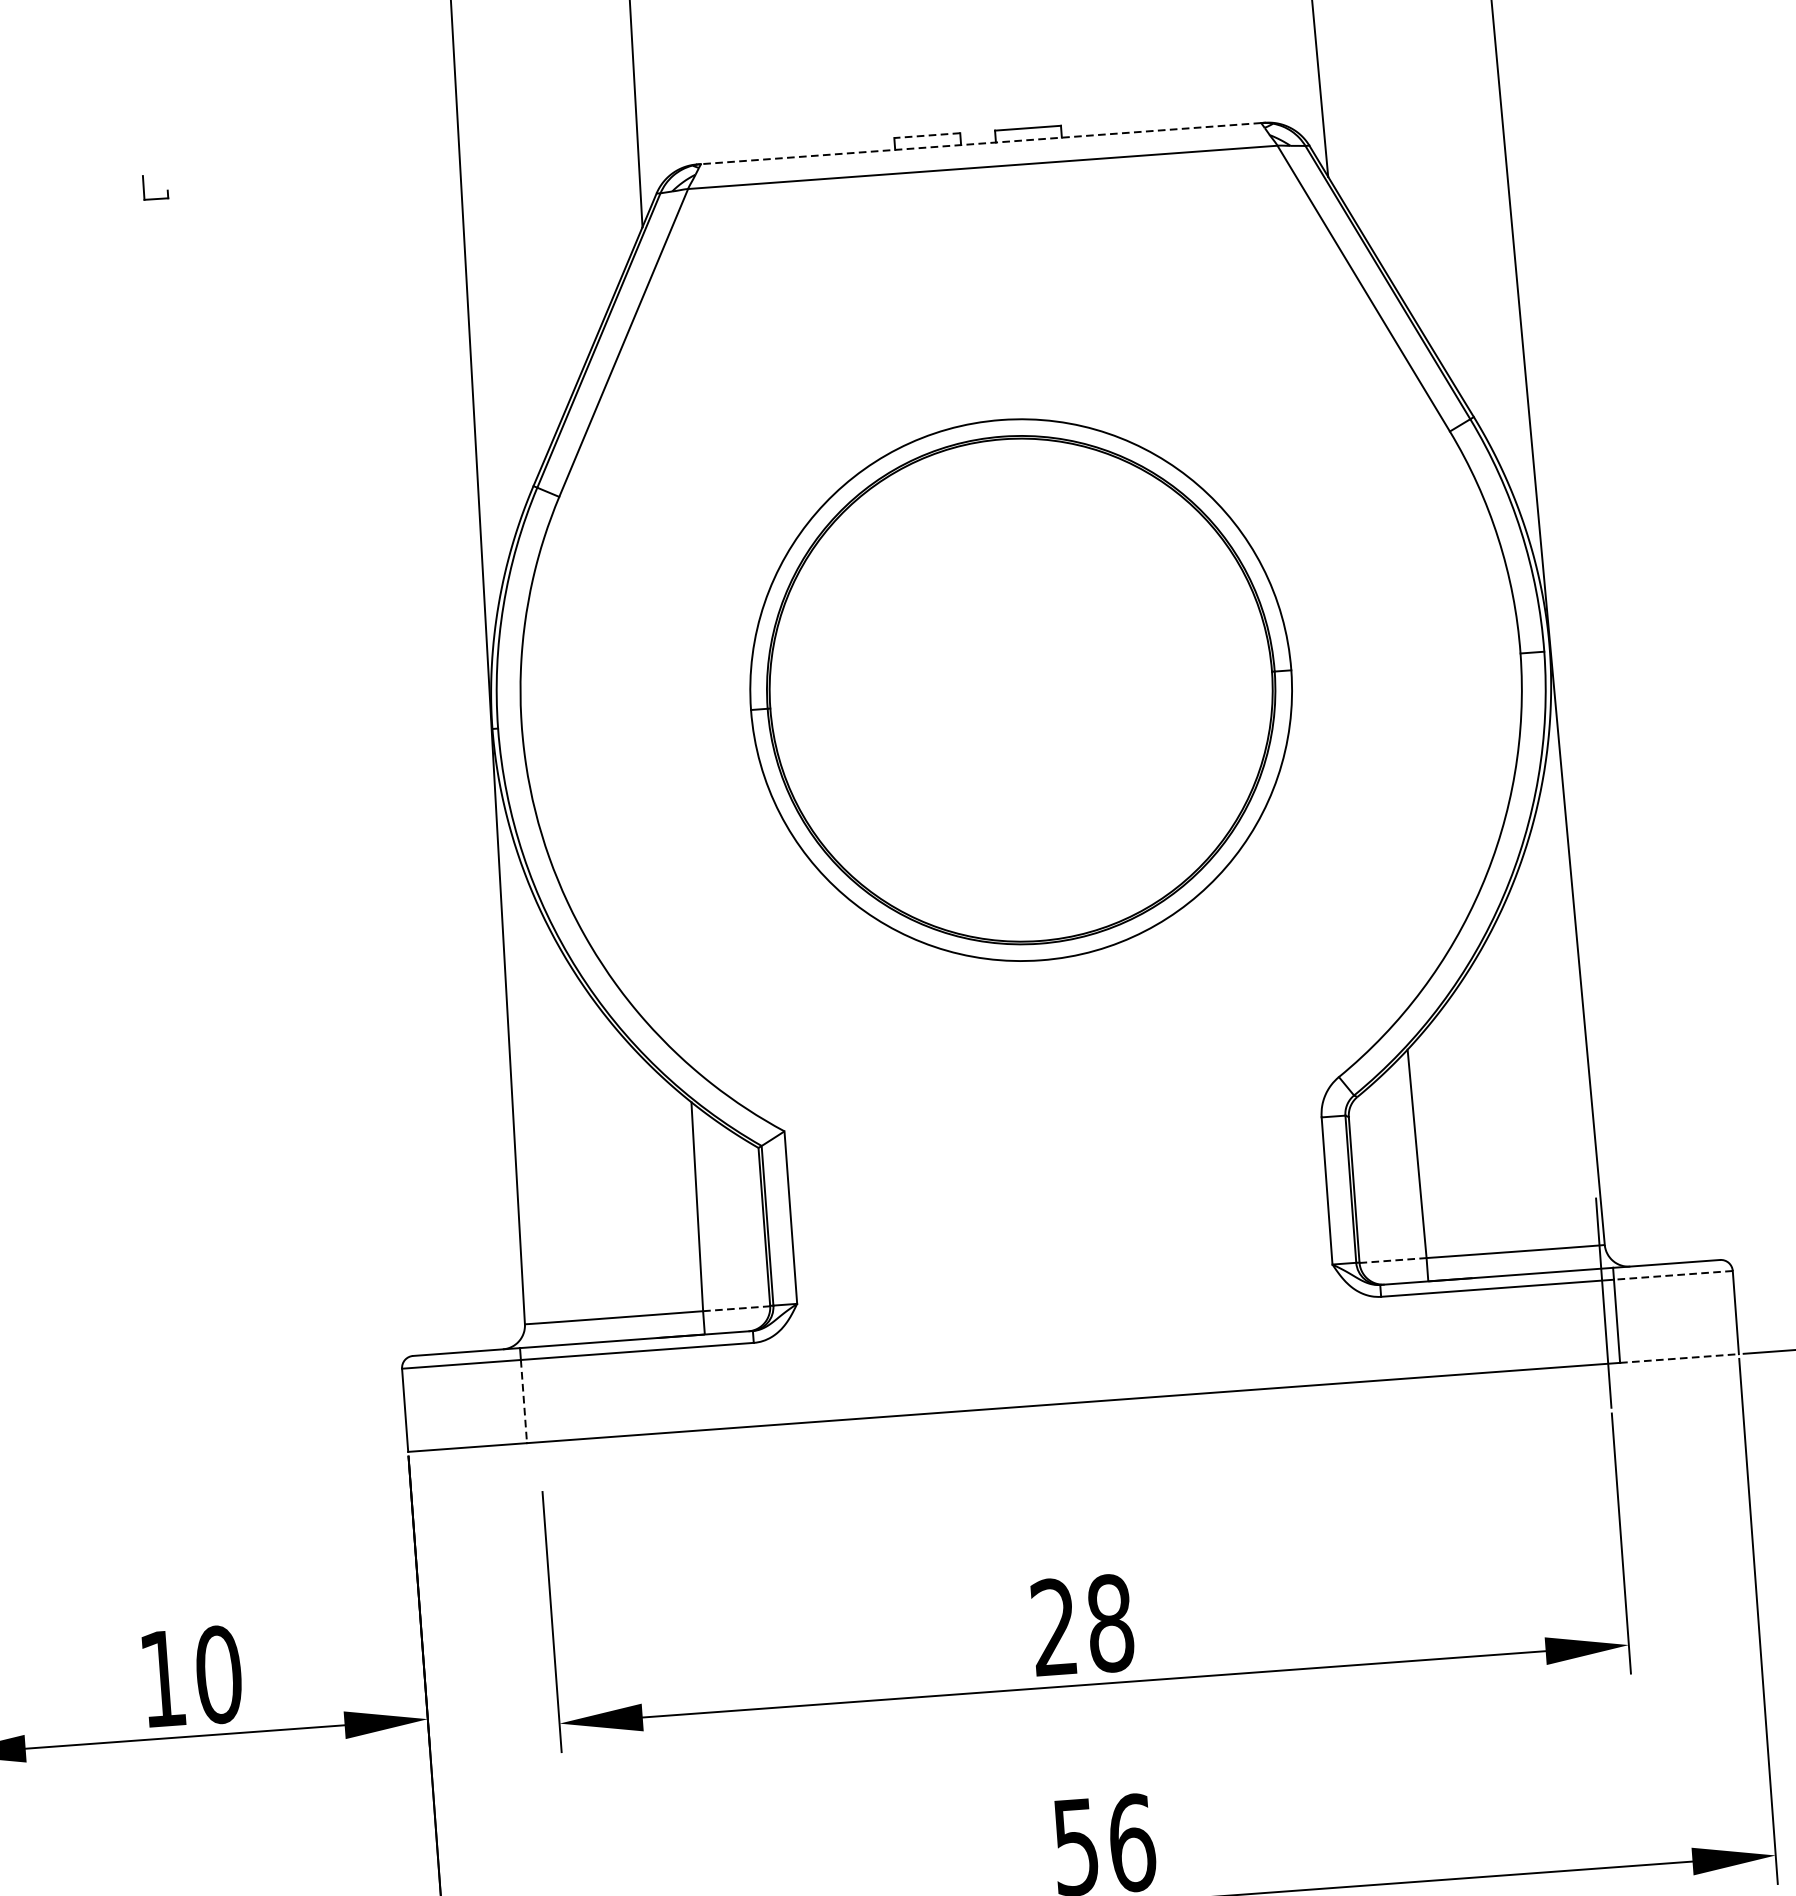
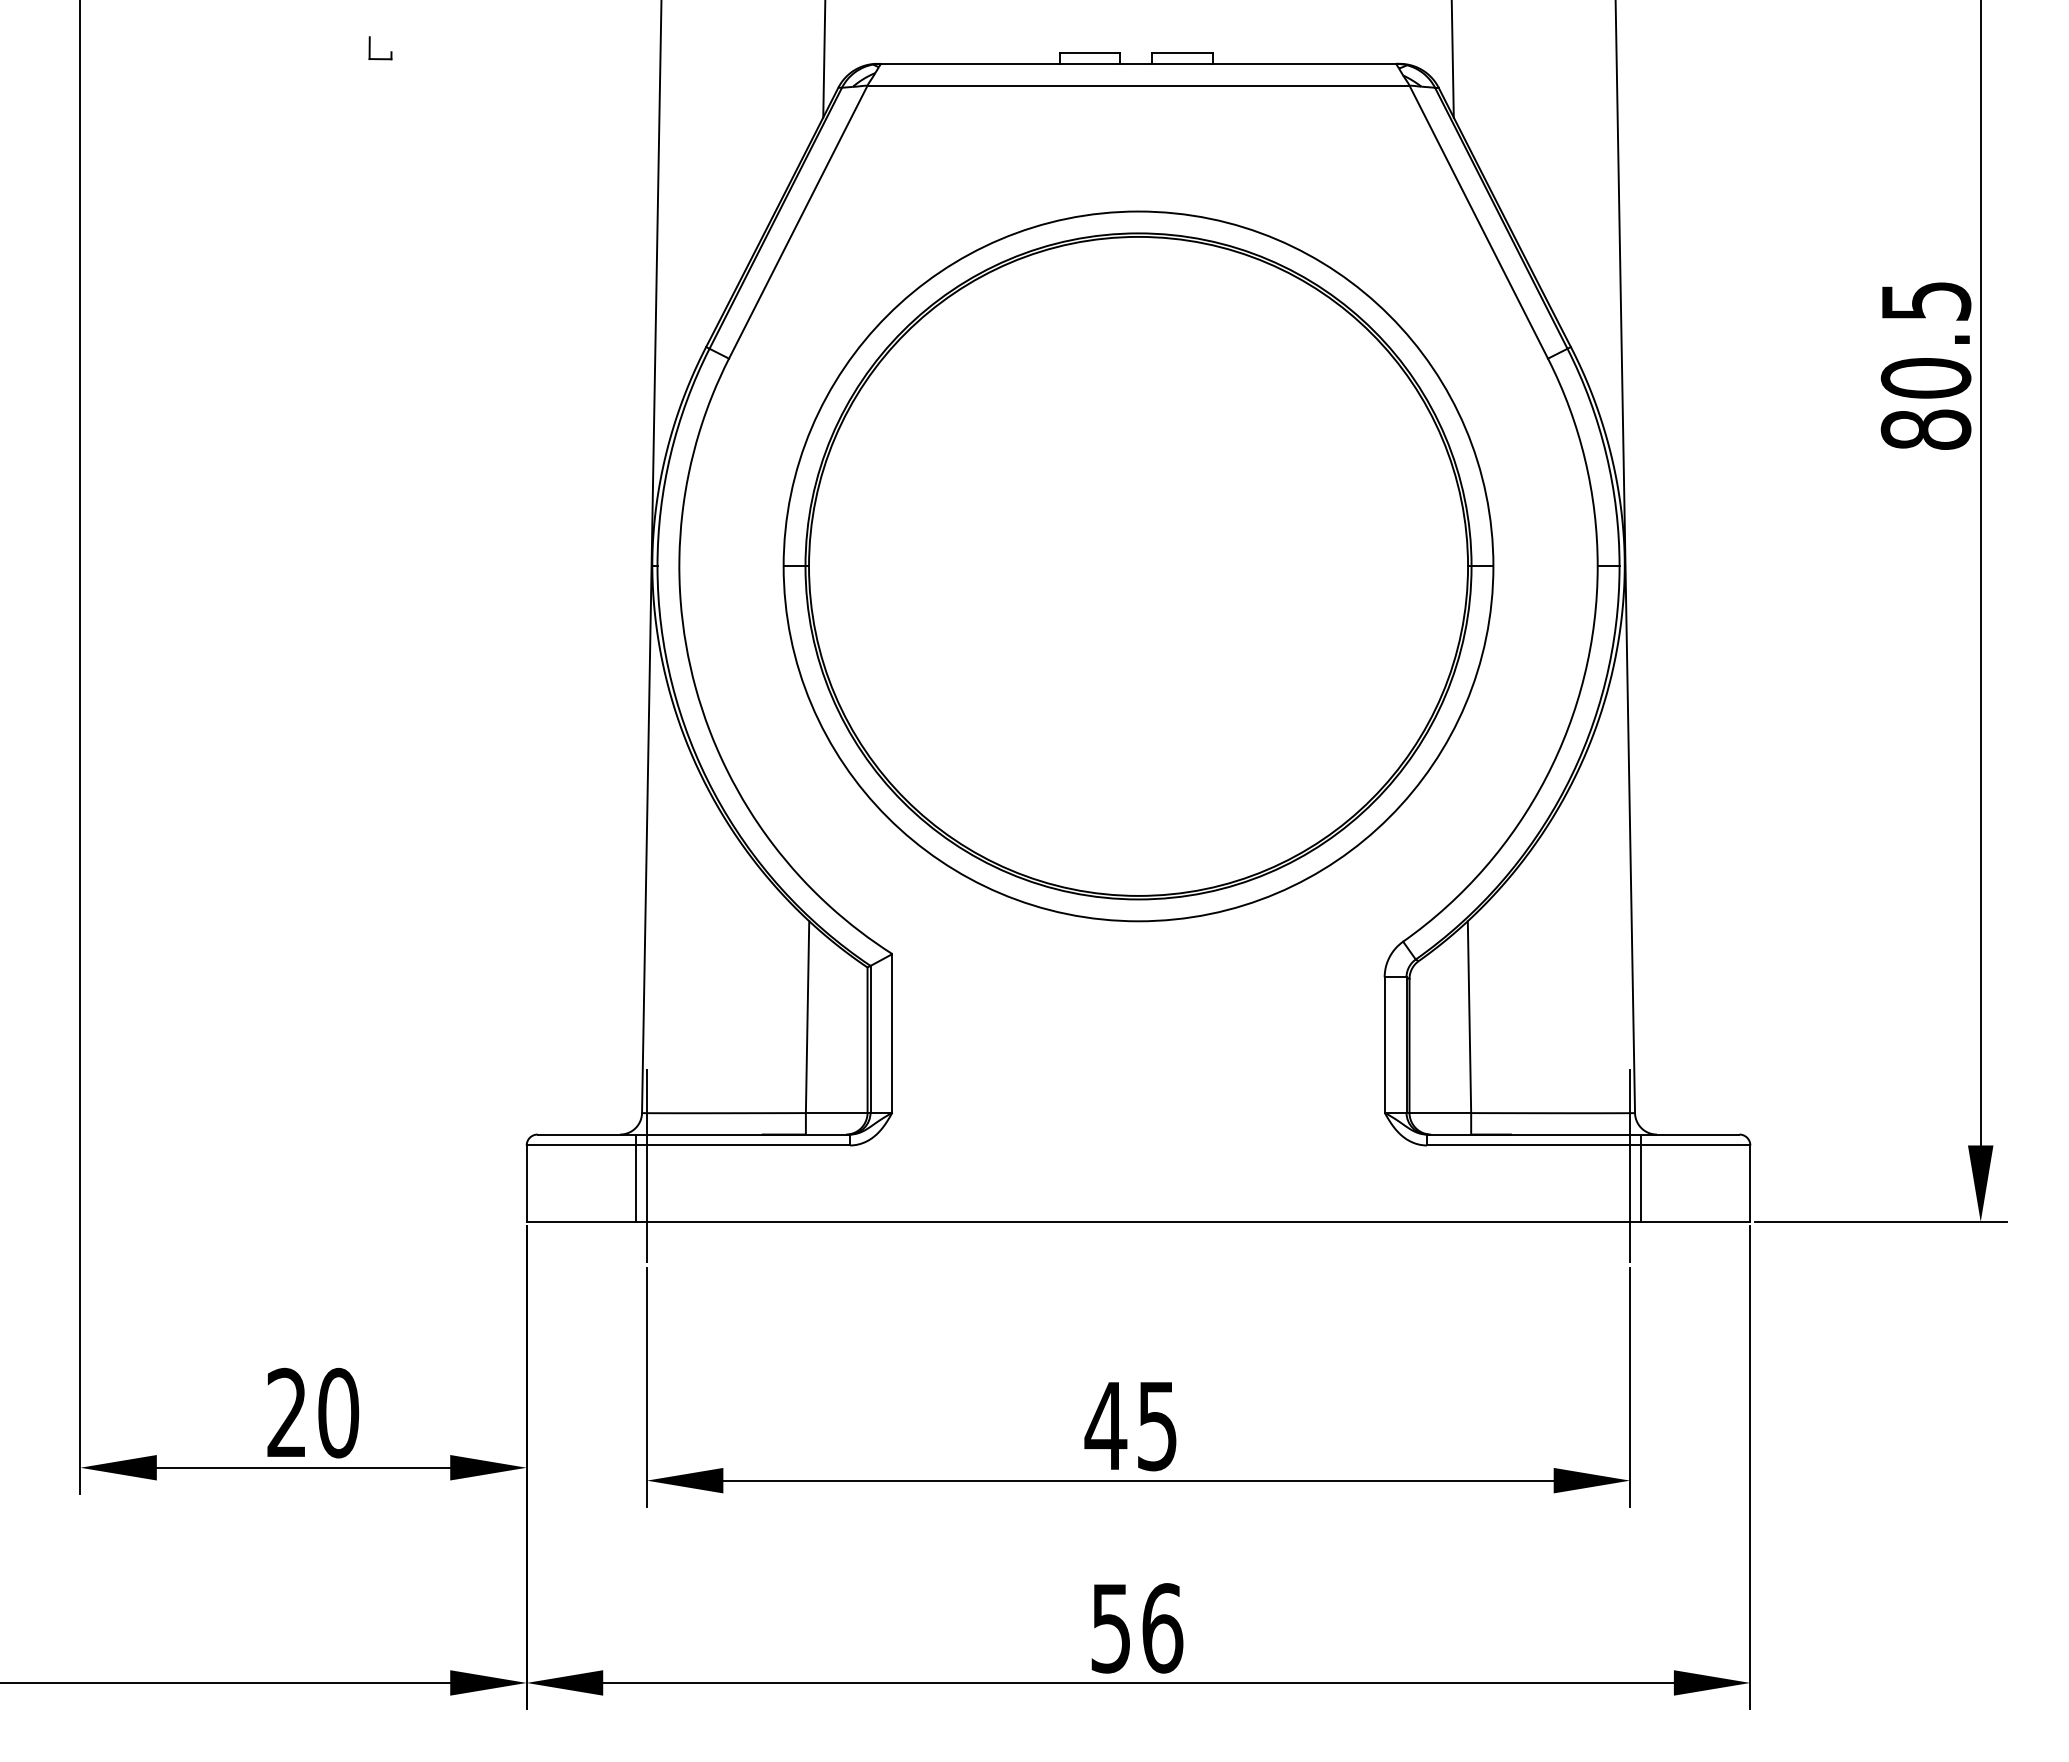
line: (926, 135) -> (1089, 52), dashed -> solid
line: (981, 143) -> (1138, 63), dashed -> solid
part: (1021, 690) -> (1138, 566), size x1.43
line: (1393, 1260) -> (1440, 1113), dashed -> solid
line: (1673, 1275) -> (1695, 1145), dashed -> solid
line: (736, 1309) -> (836, 1113), dashed -> solid
line: (1679, 1358) -> (1695, 1221), dashed -> solid
line: (534, 1382) -> (646, 1166), added
line: (523, 1402) -> (635, 1184), dashed -> solid
text: (1081, 1625) -> (1130, 1425), 28 -> 45
text: (162, 1677) -> (286, 1411), 10 -> 20

